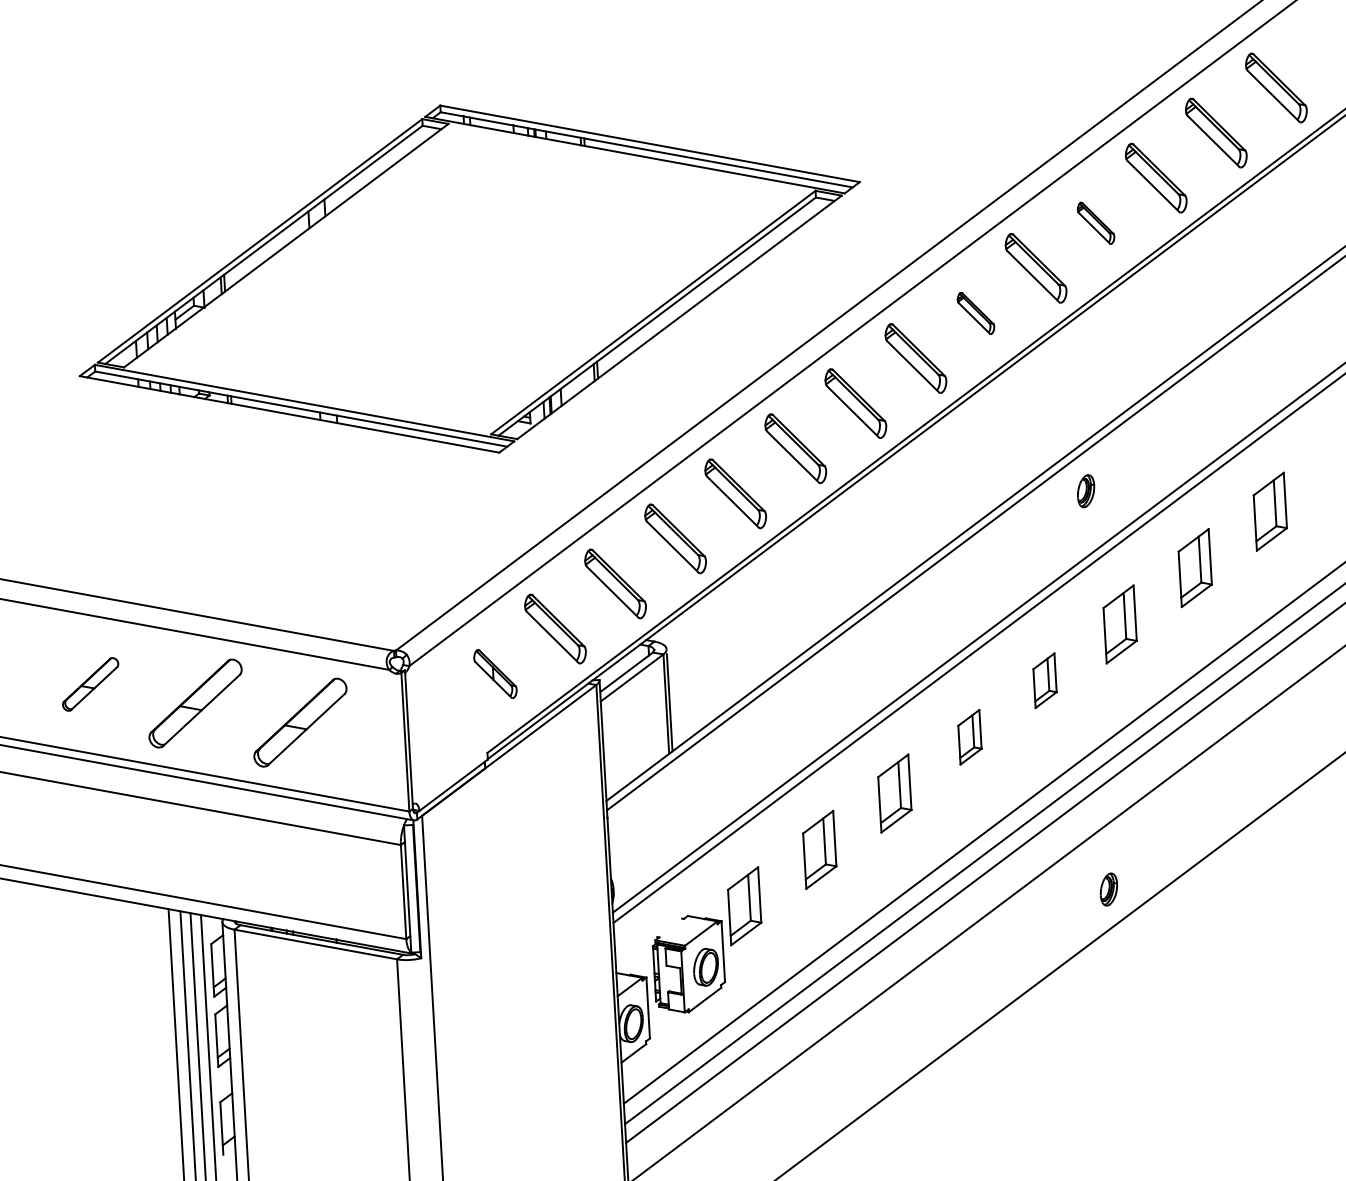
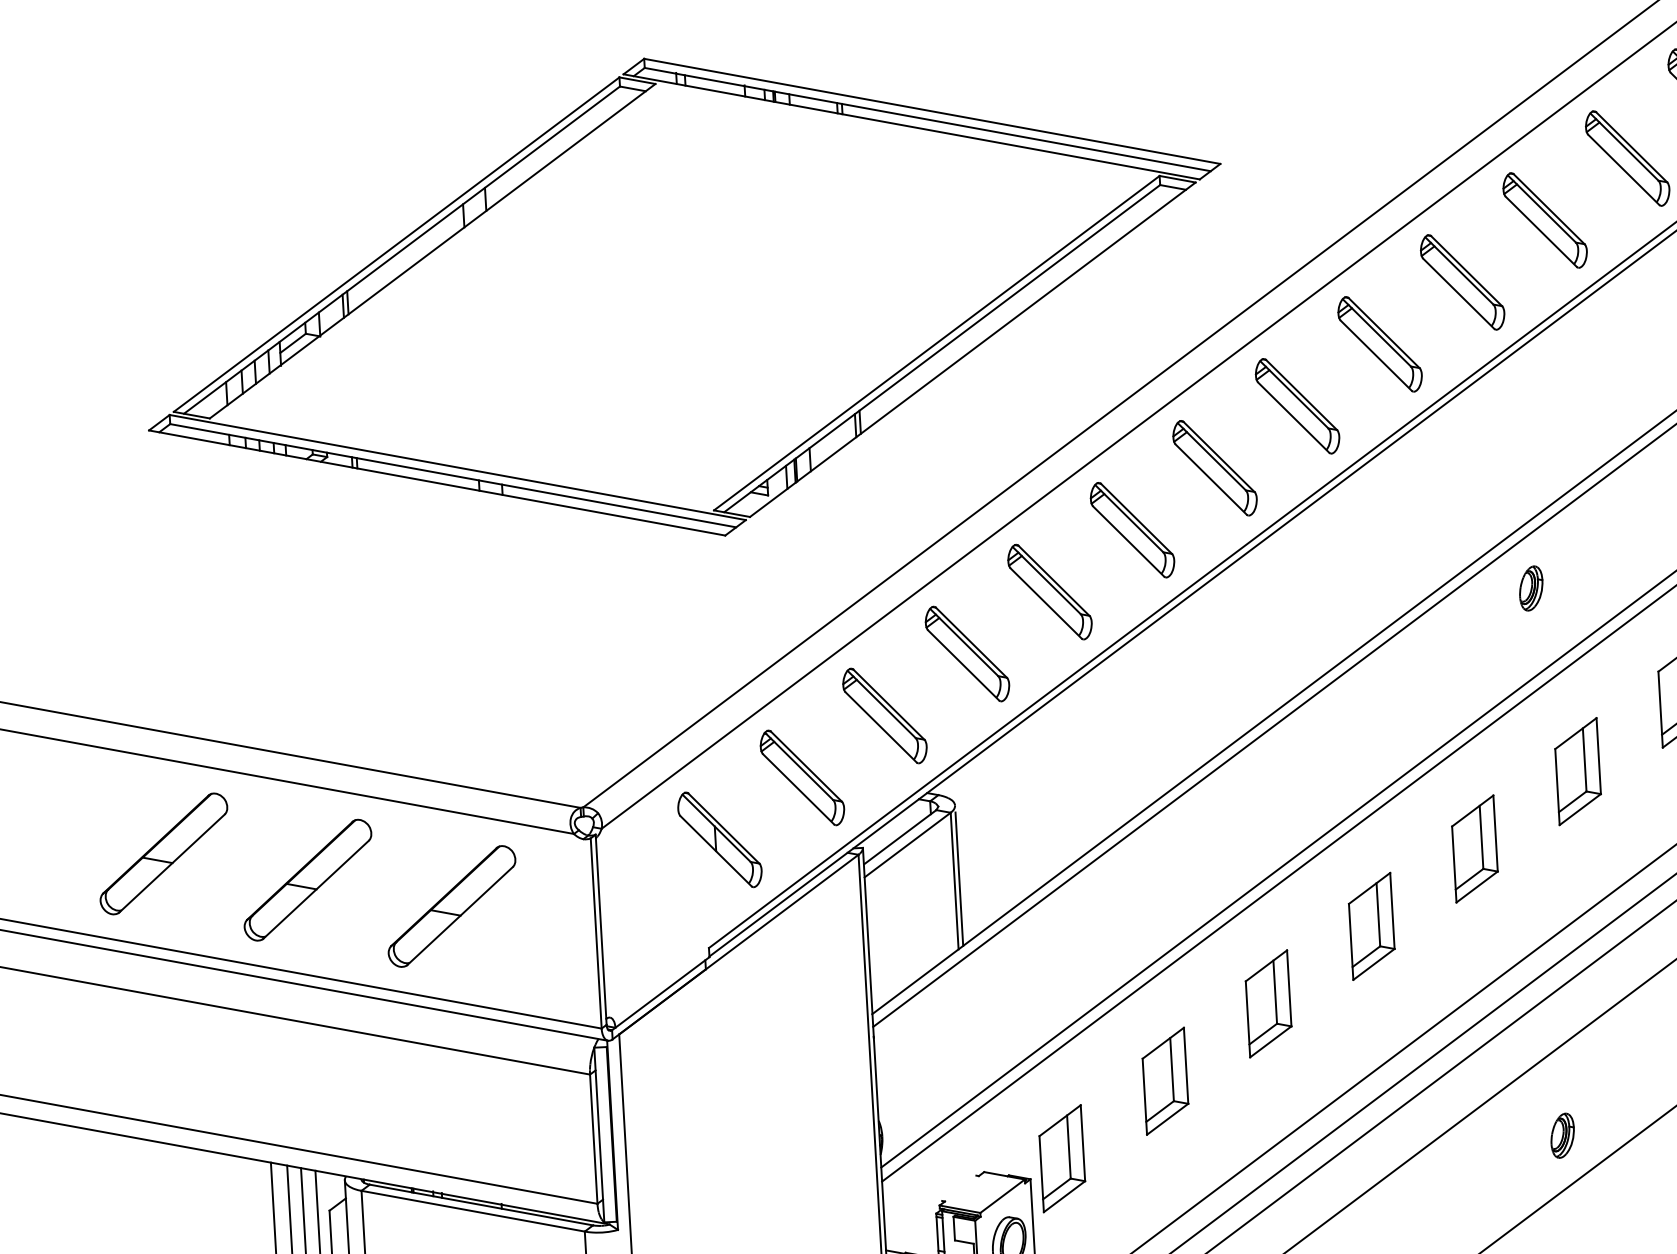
part: (1095, 223) -> (1544, 220), size x1.67
part: (975, 313) -> (1379, 344), size x1.67
part: (495, 673) -> (720, 838), size x1.43
part: (1044, 680) -> (1474, 848), size x1.43
part: (90, 684) -> (163, 854), size x1.67
part: (969, 737) -> (1371, 926), size x1.43

